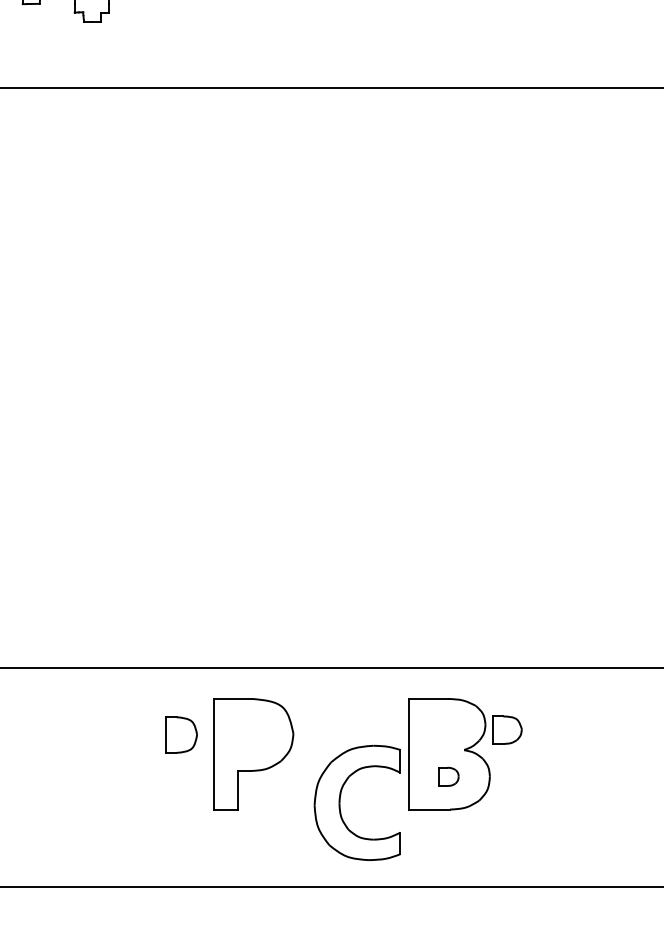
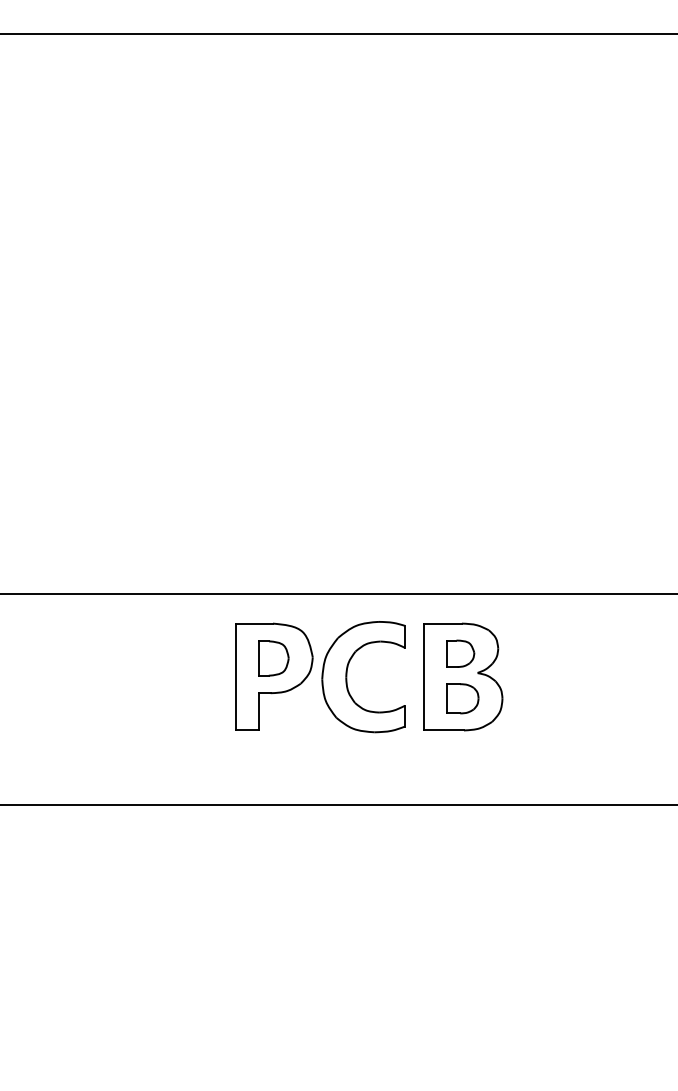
part: (507, 729) -> (460, 653), moved
part: (181, 735) -> (273, 658), moved
part: (448, 776) -> (462, 698), size x1.67
part: (340, 803) -> (347, 677), moved

